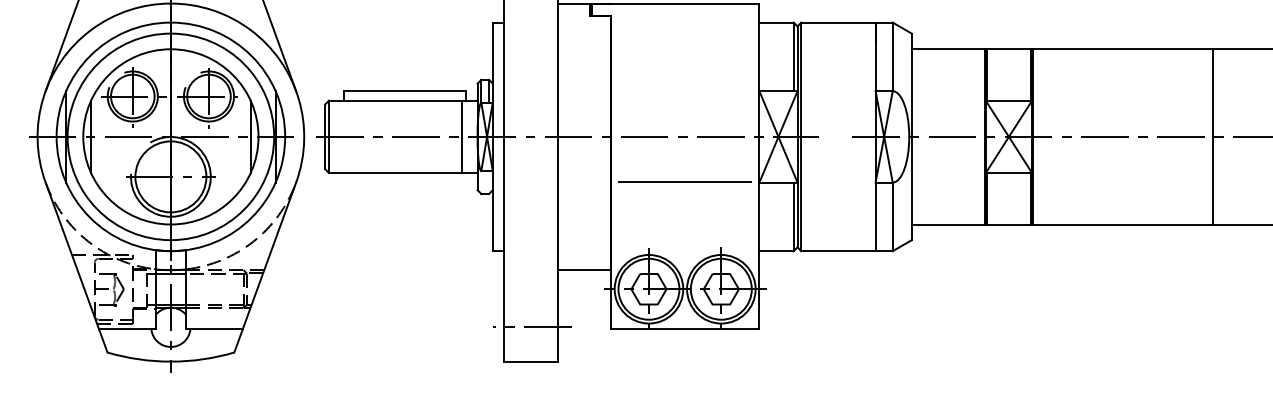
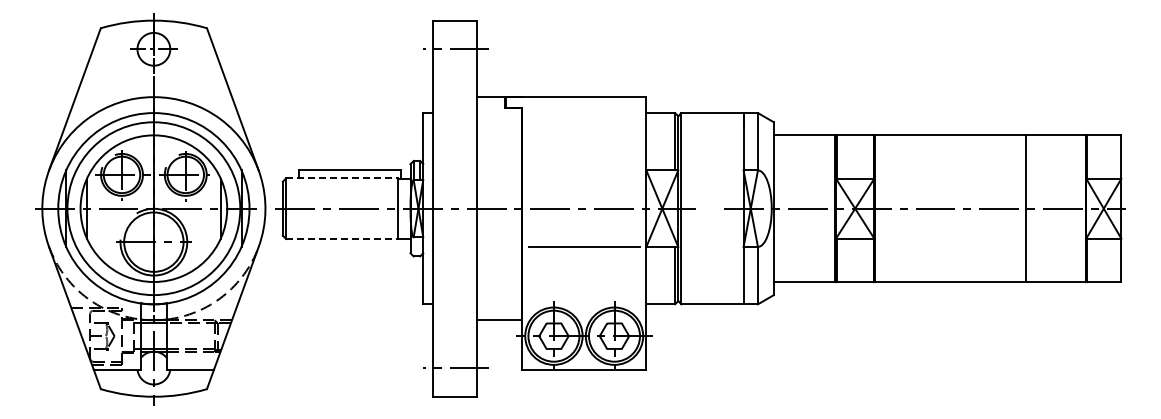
line: (395, 100) -> (341, 178), solid -> dashed
line: (395, 172) -> (341, 238), solid -> dashed

